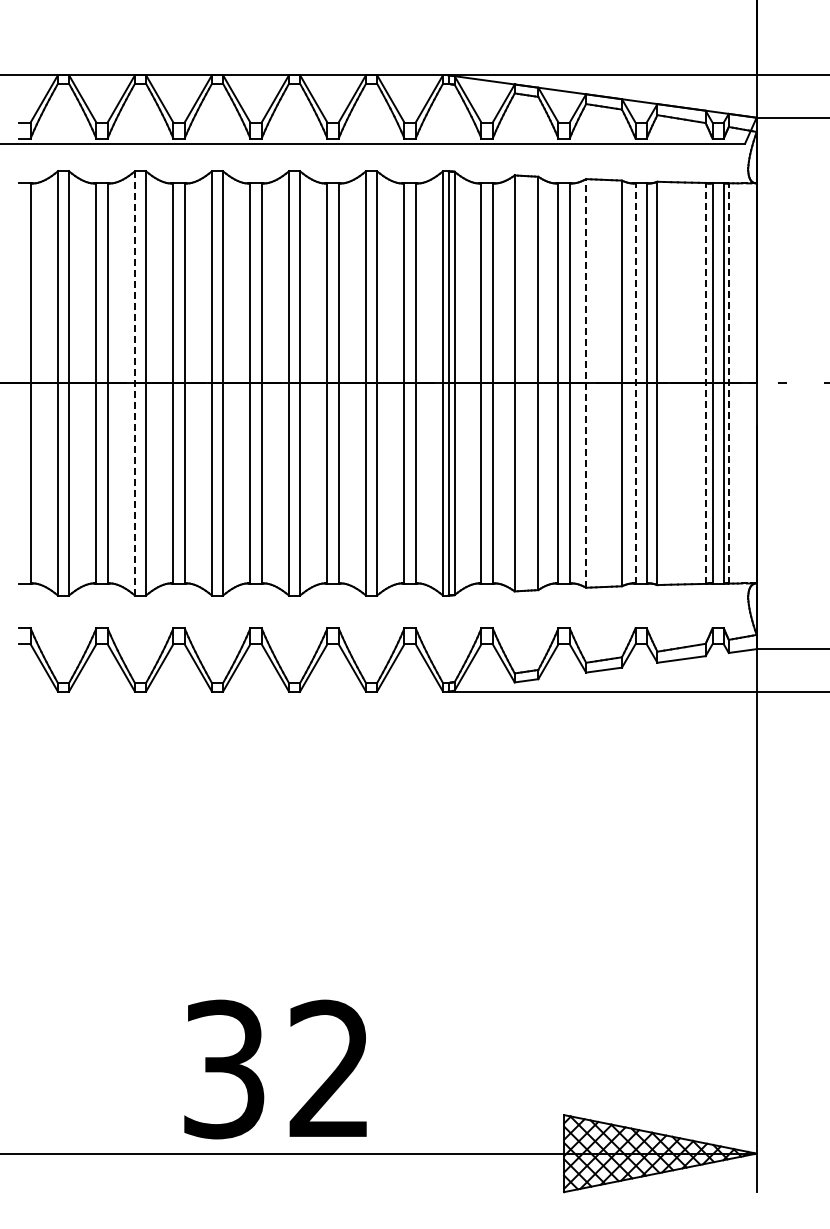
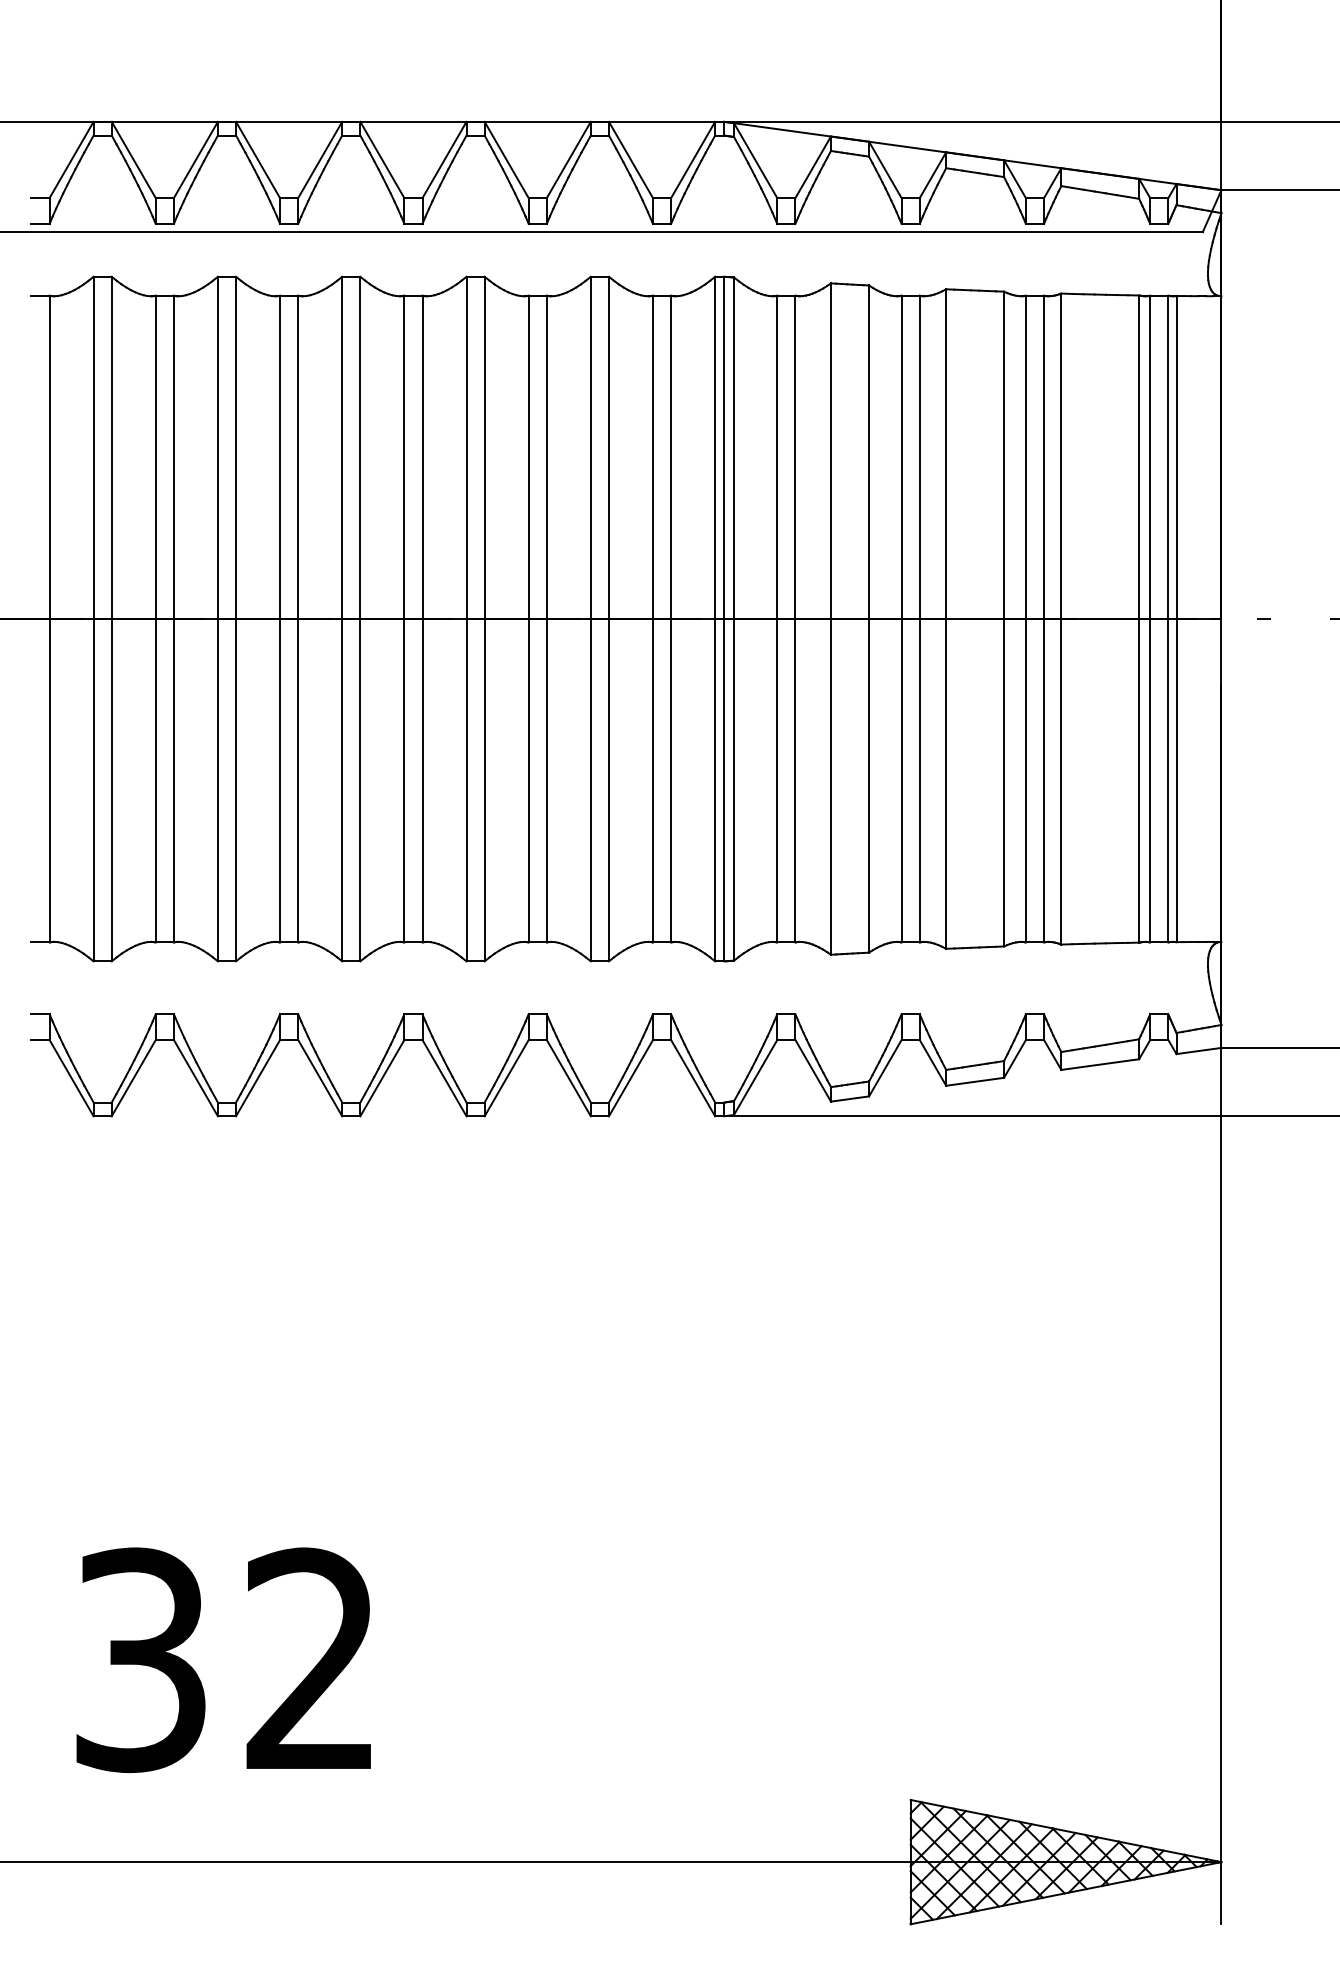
line: (134, 382) -> (217, 617), dashed -> solid
line: (586, 382) -> (946, 617), dashed -> solid
line: (635, 382) -> (1025, 617), dashed -> solid
line: (705, 382) -> (1138, 617), dashed -> solid
line: (728, 382) -> (1175, 617), dashed -> solid
text: (275, 1069) -> (223, 1660), moved

